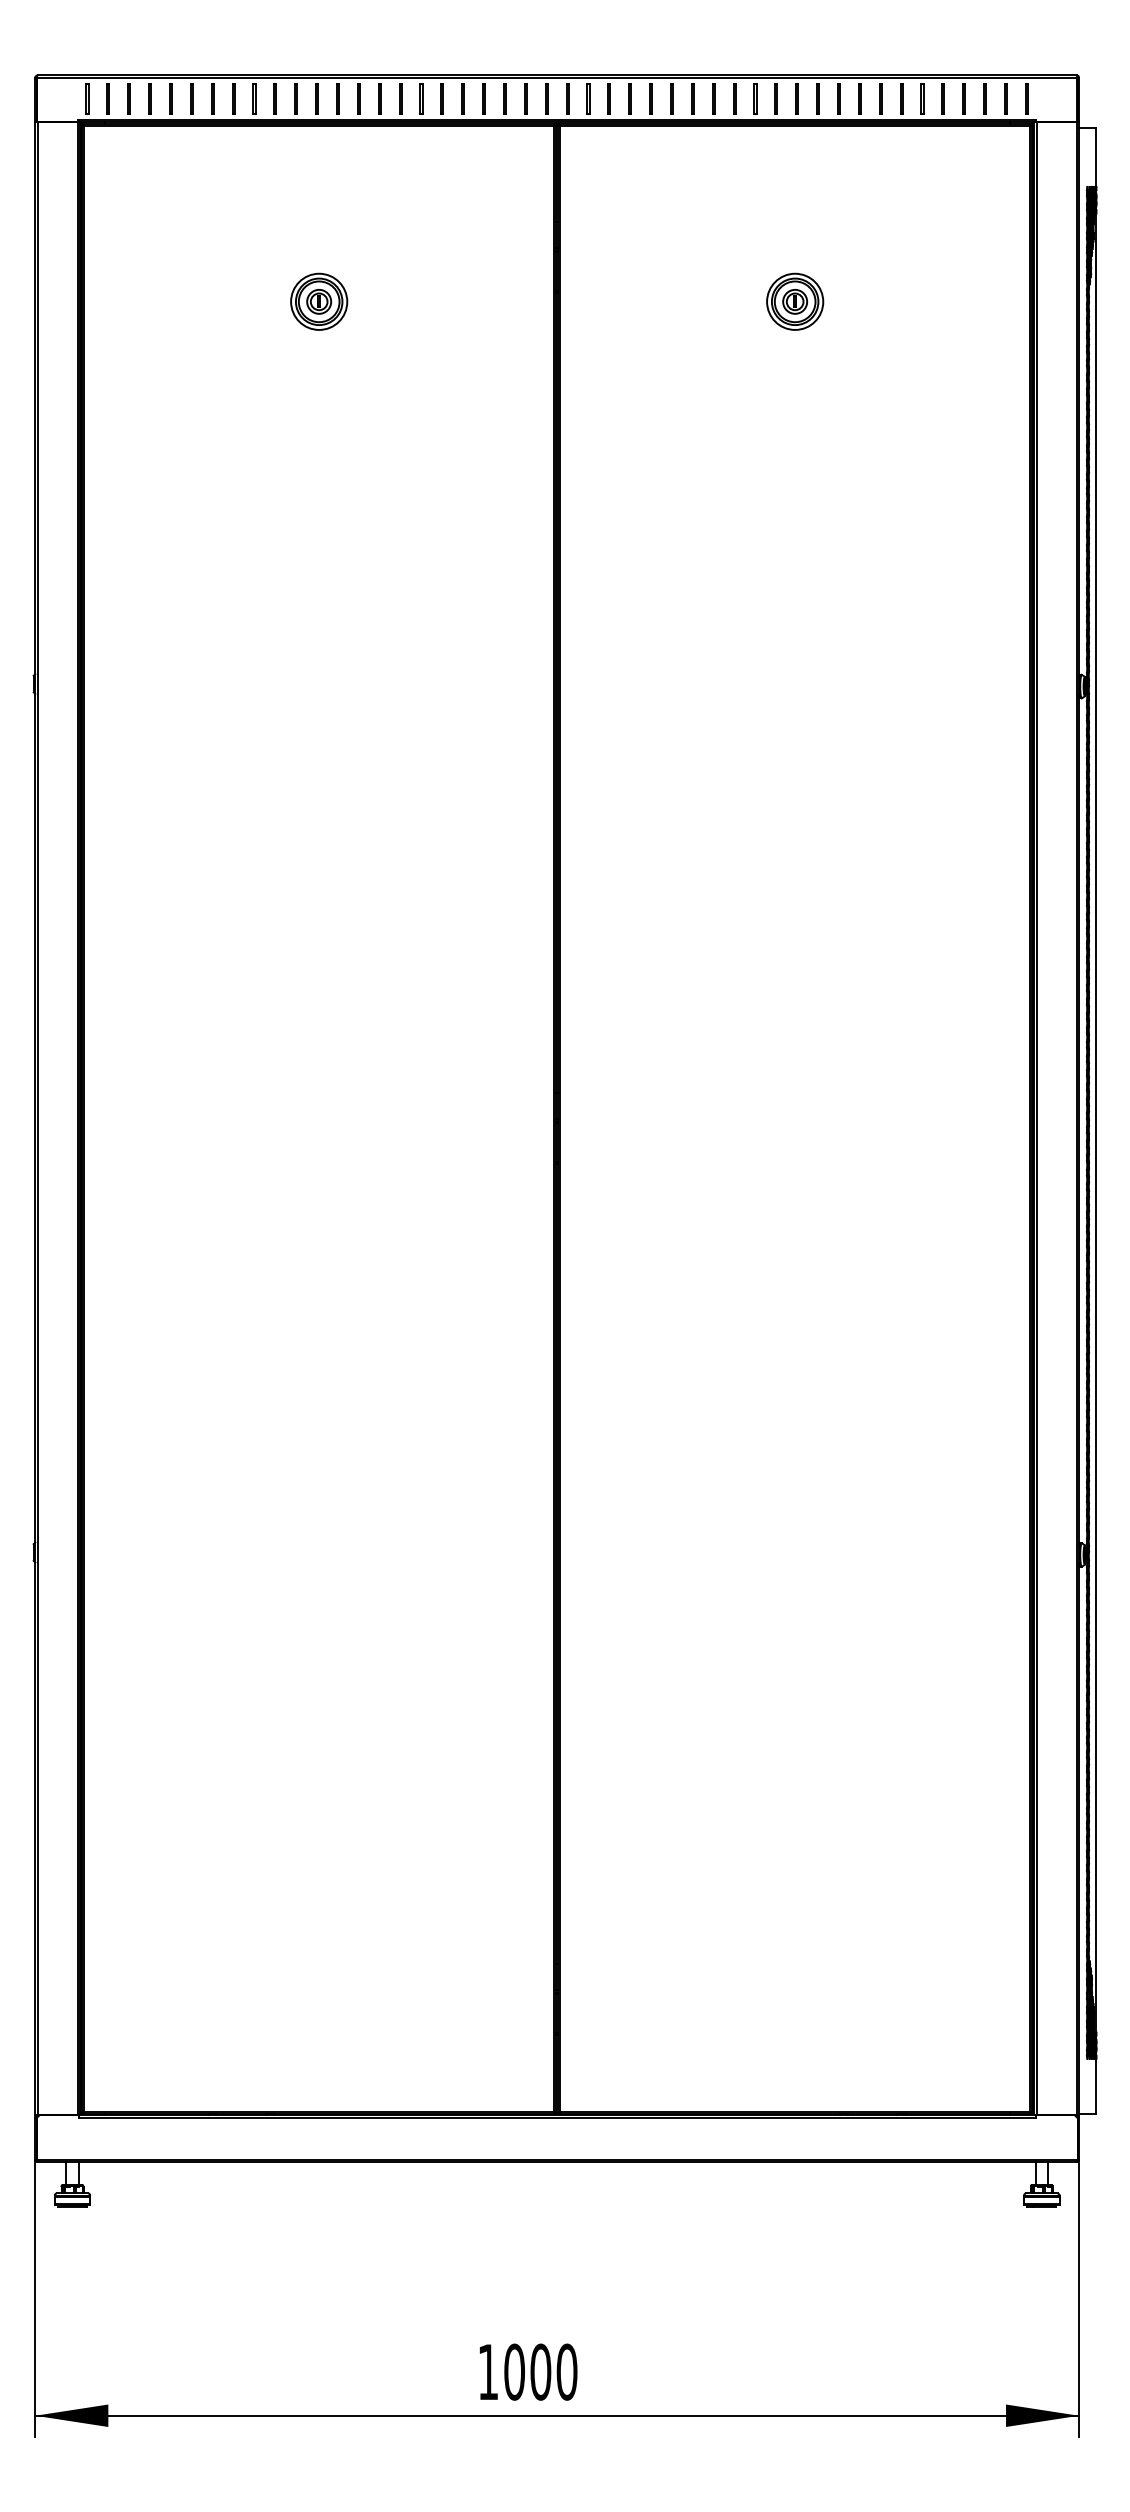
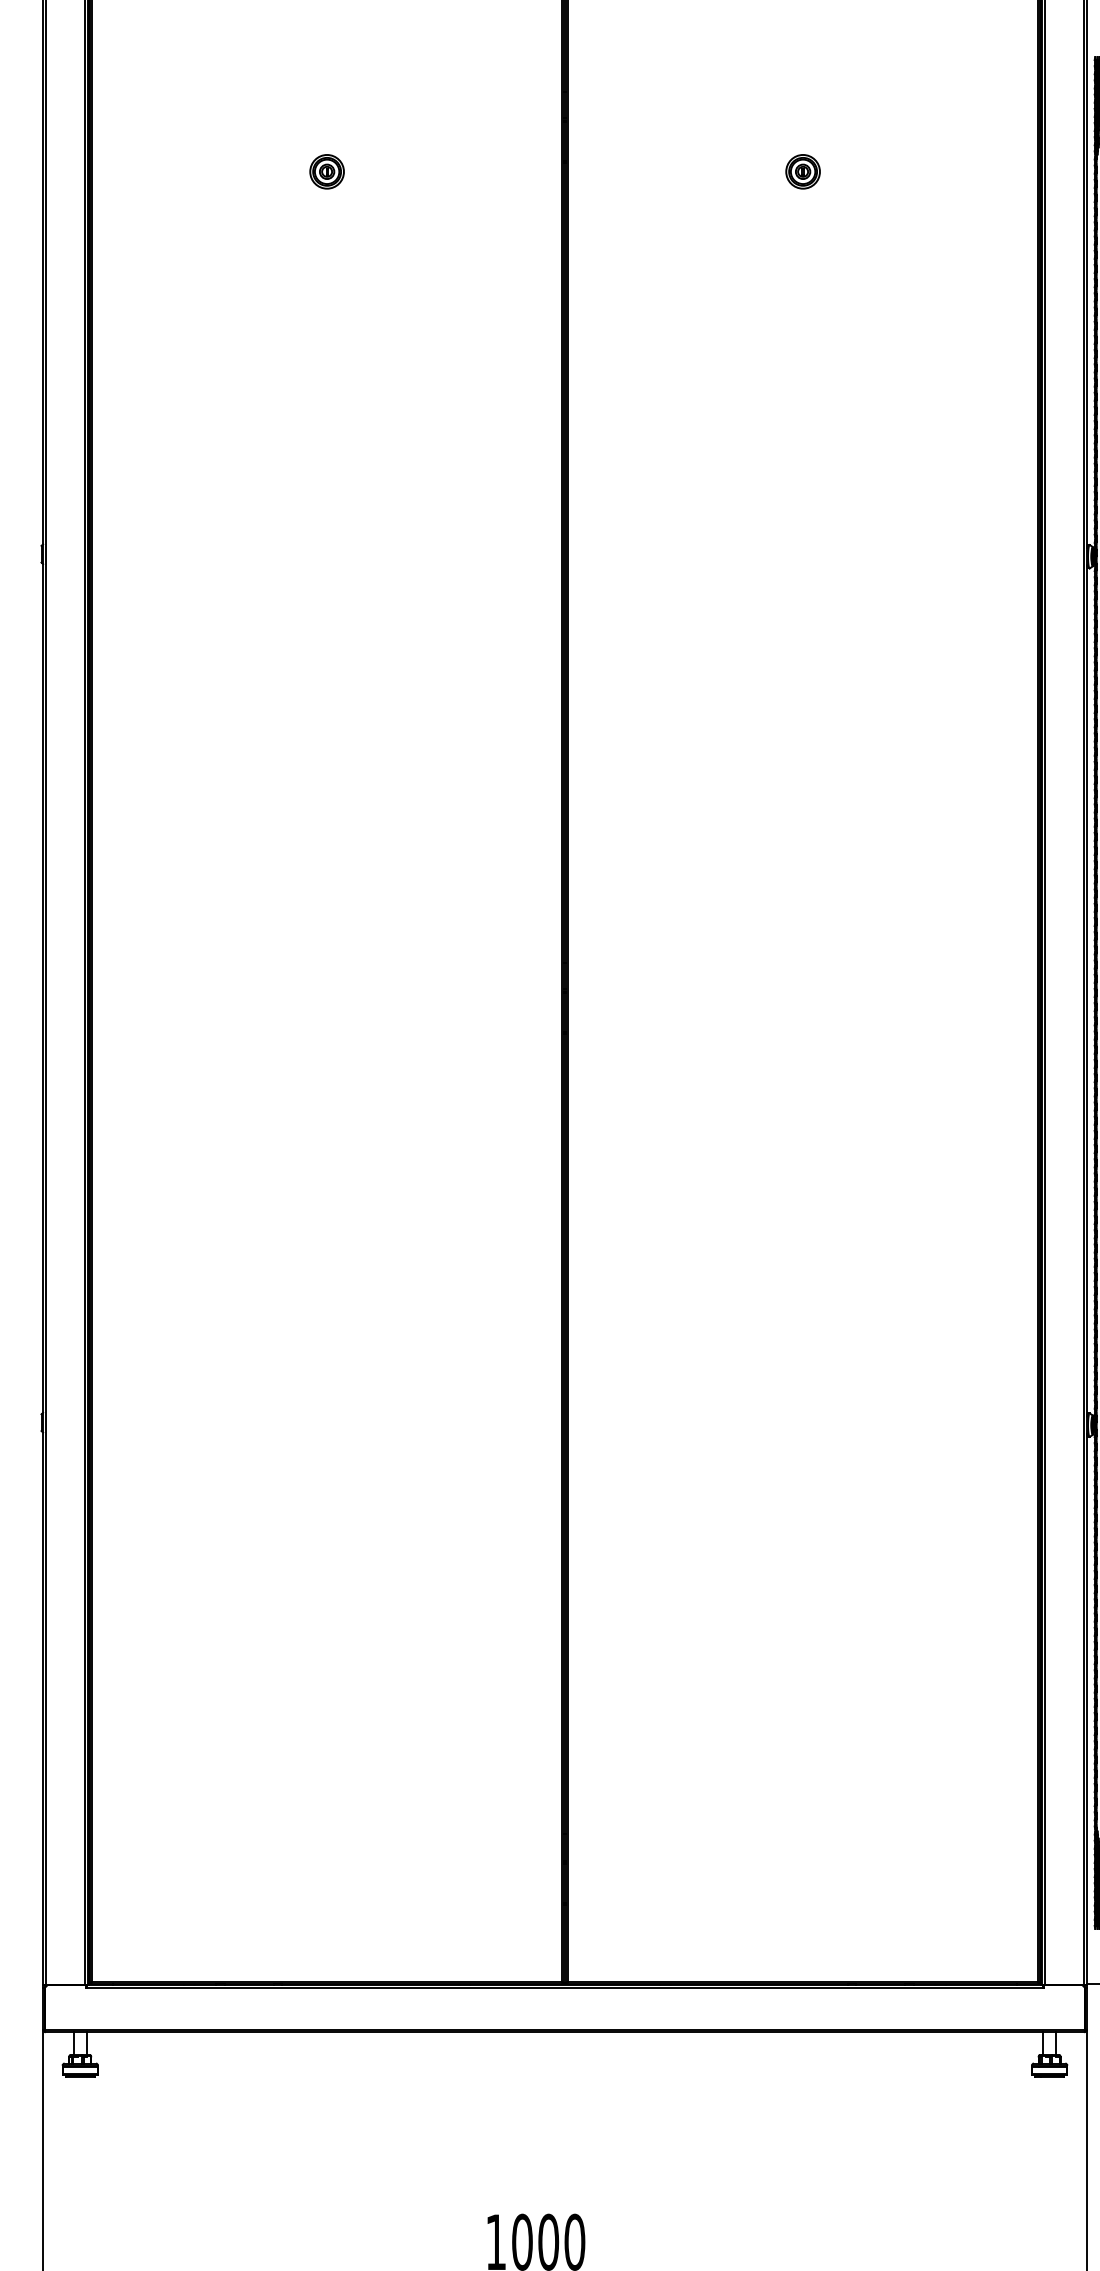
part: (319, 301) -> (327, 171), size x0.6
part: (795, 301) -> (803, 171), size x0.6

